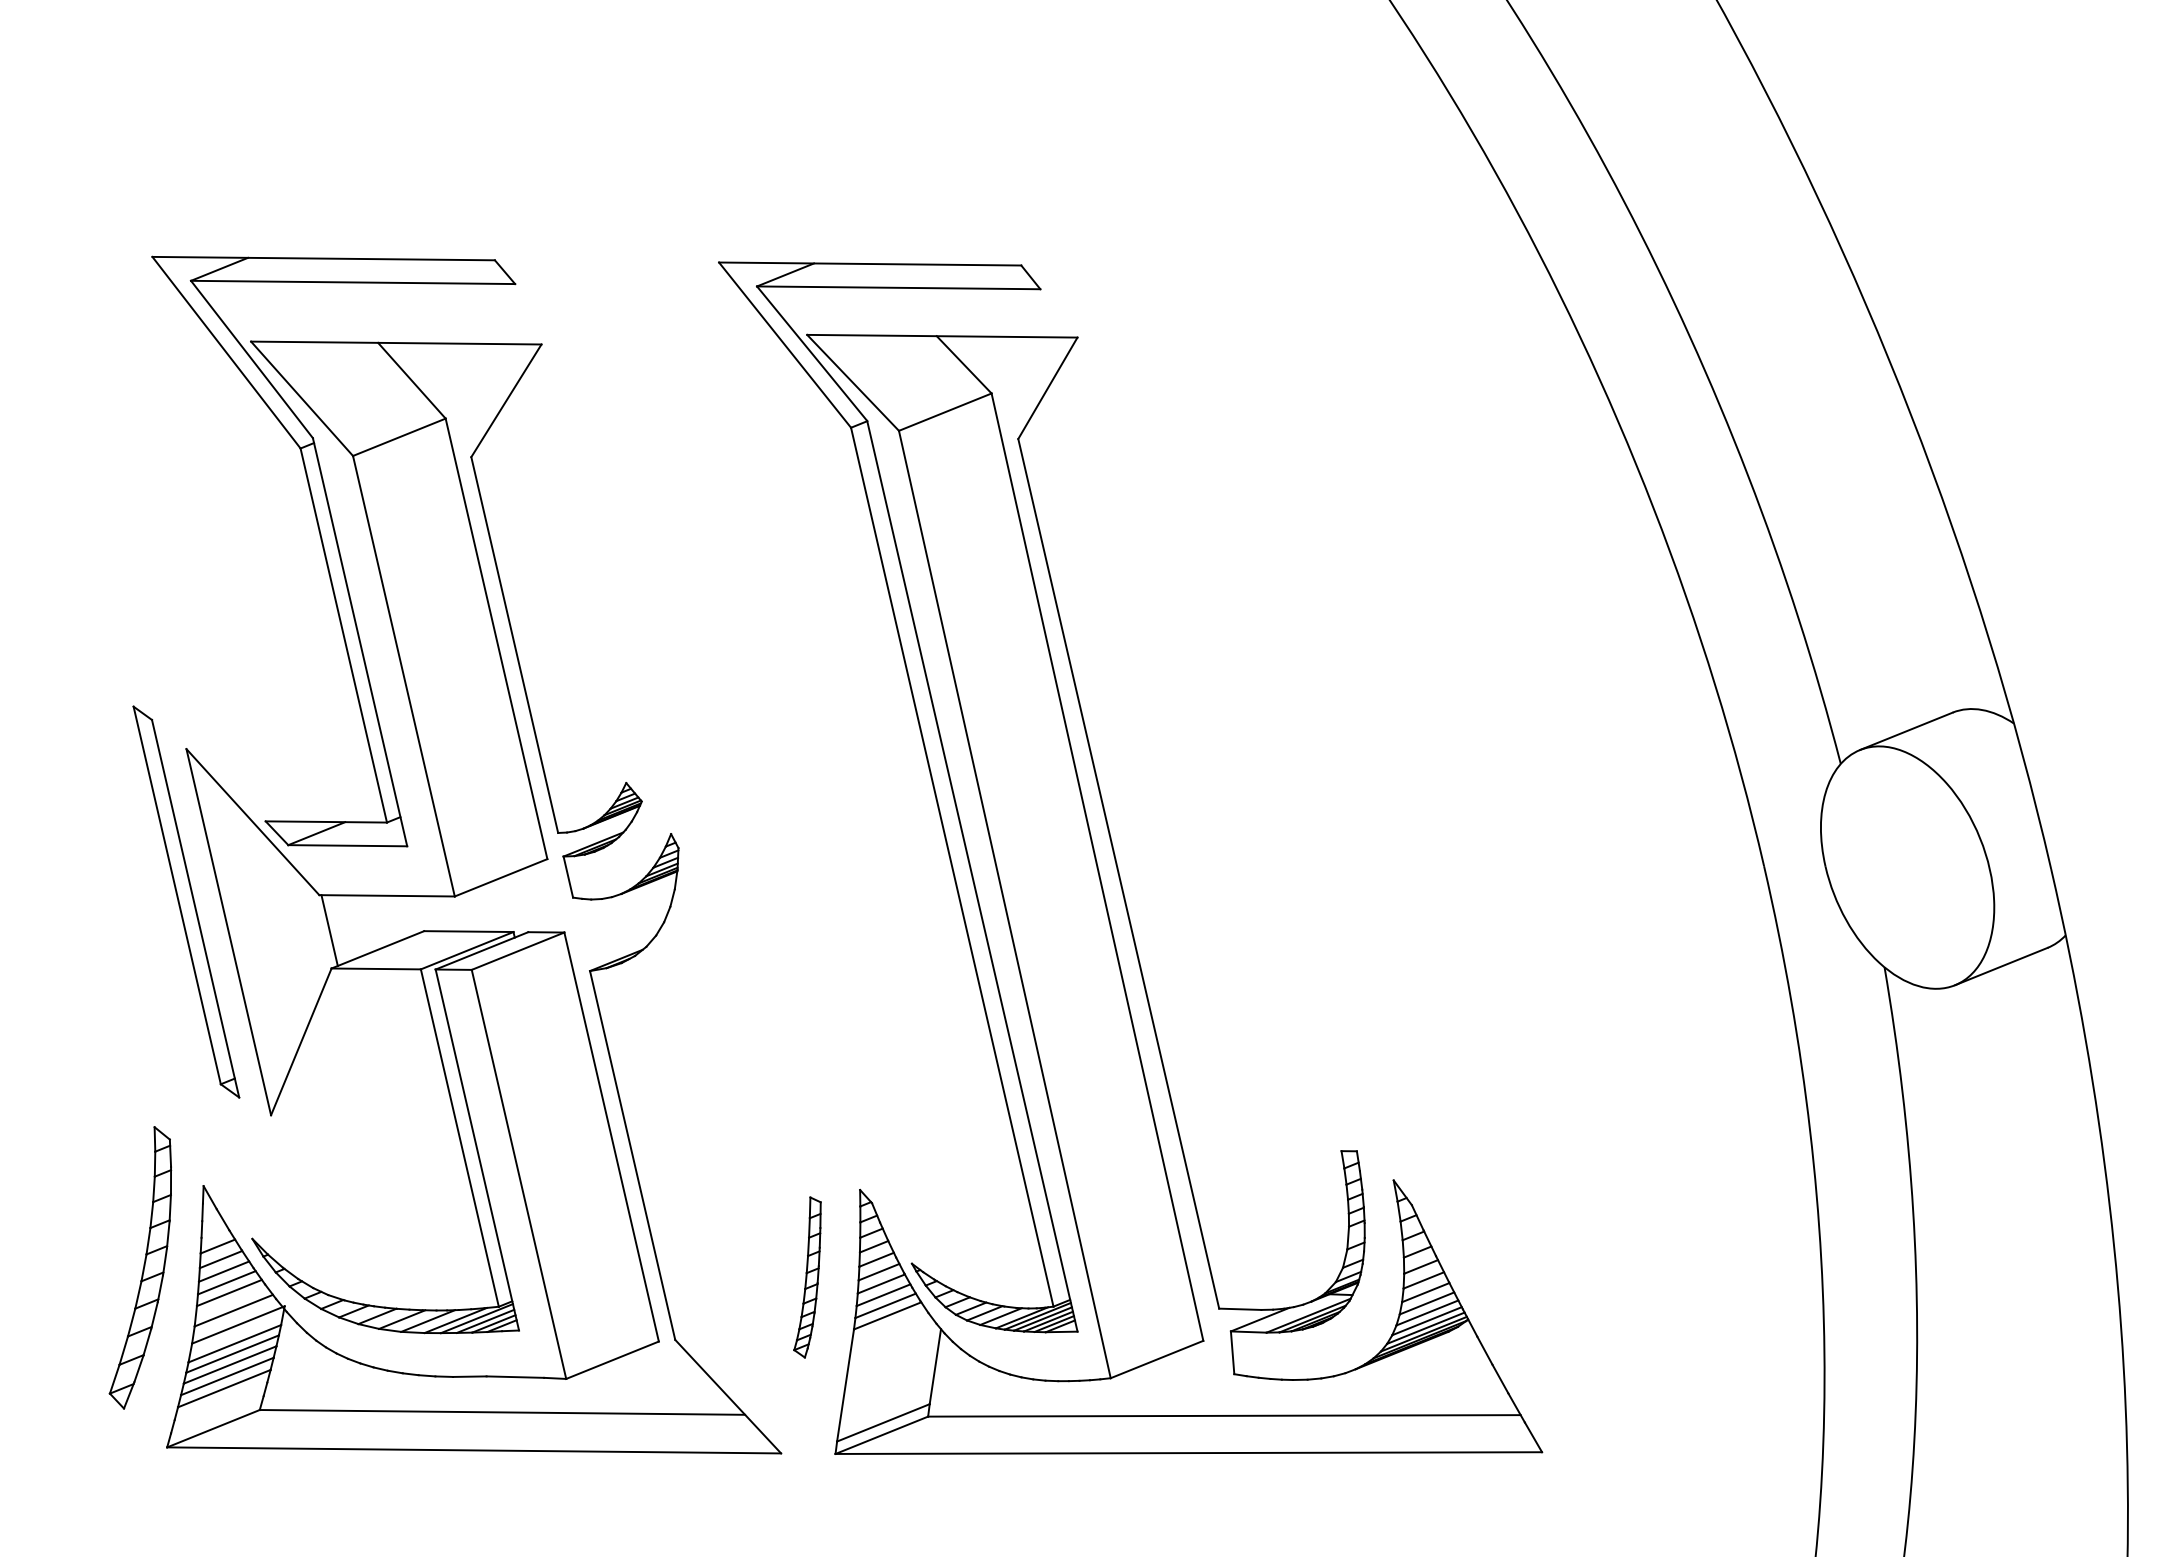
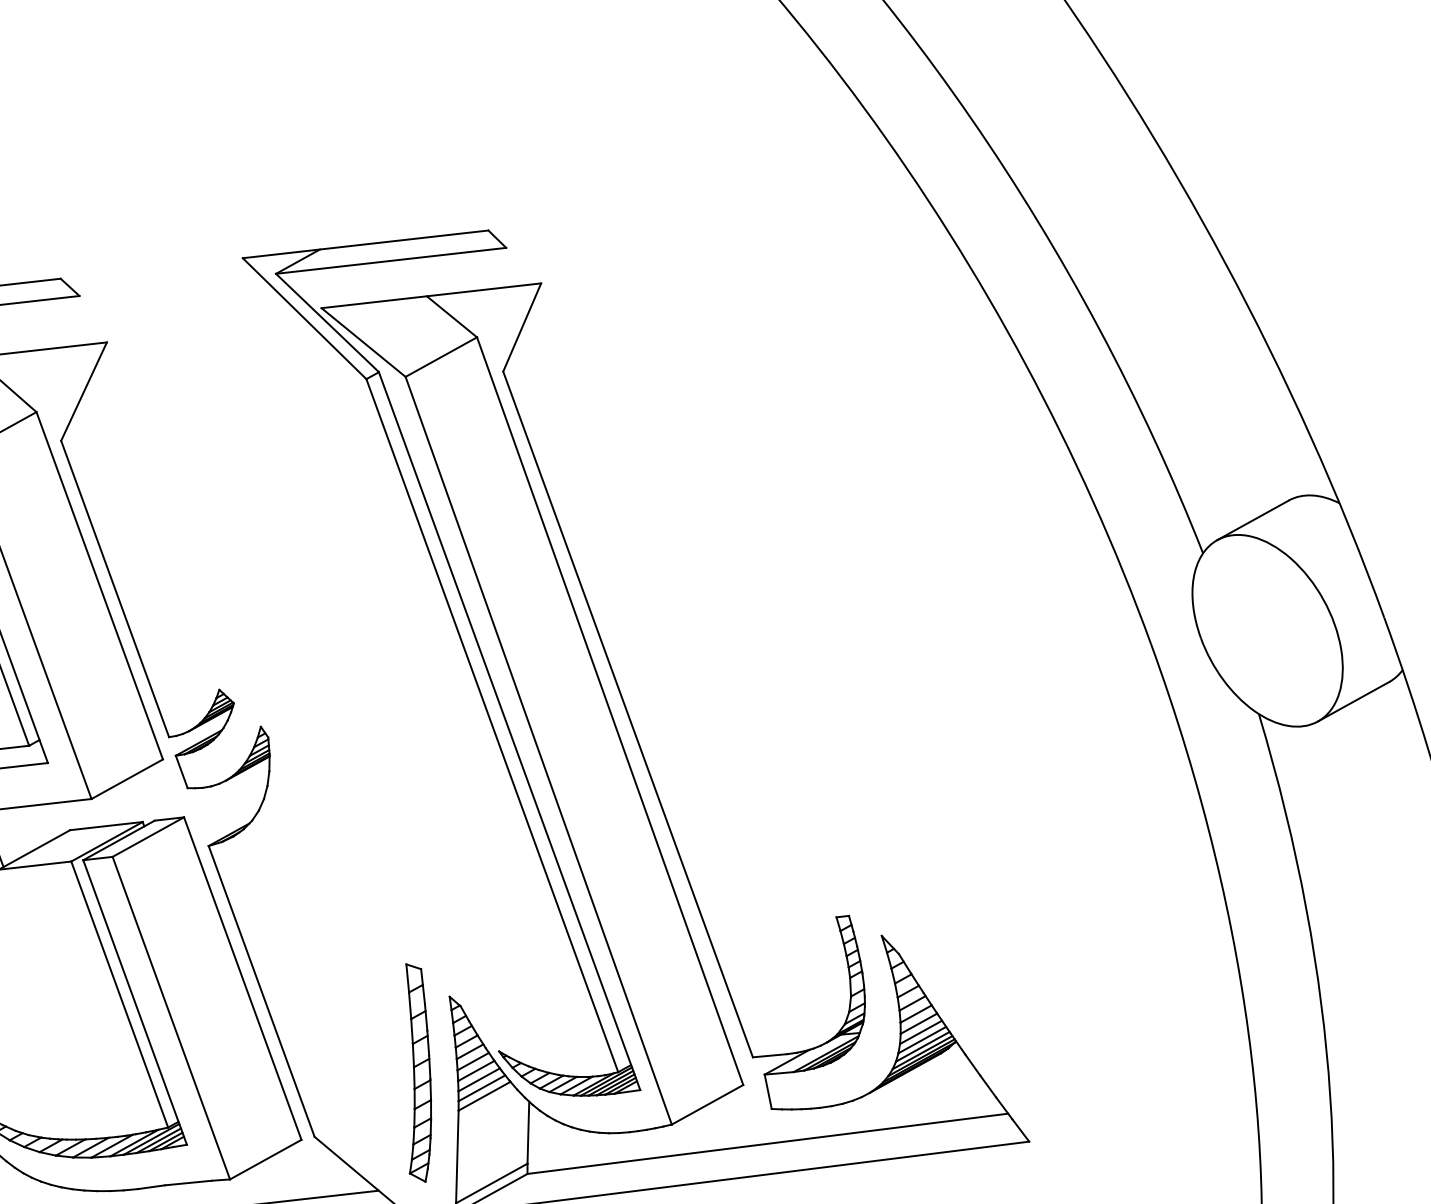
part: (807, 1277) -> (415, 1073), size x1.67

